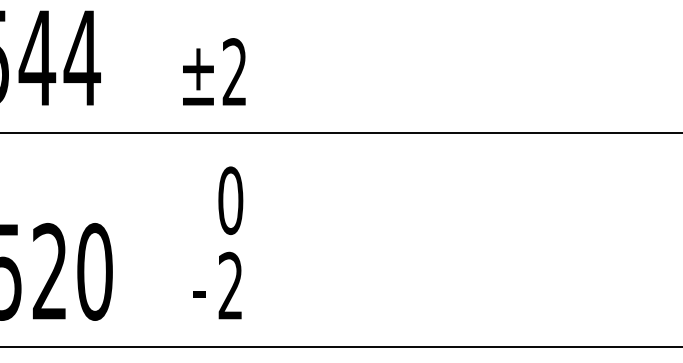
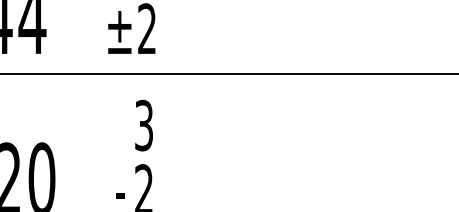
text: (230, 200) -> (143, 125), 0 -> 3

